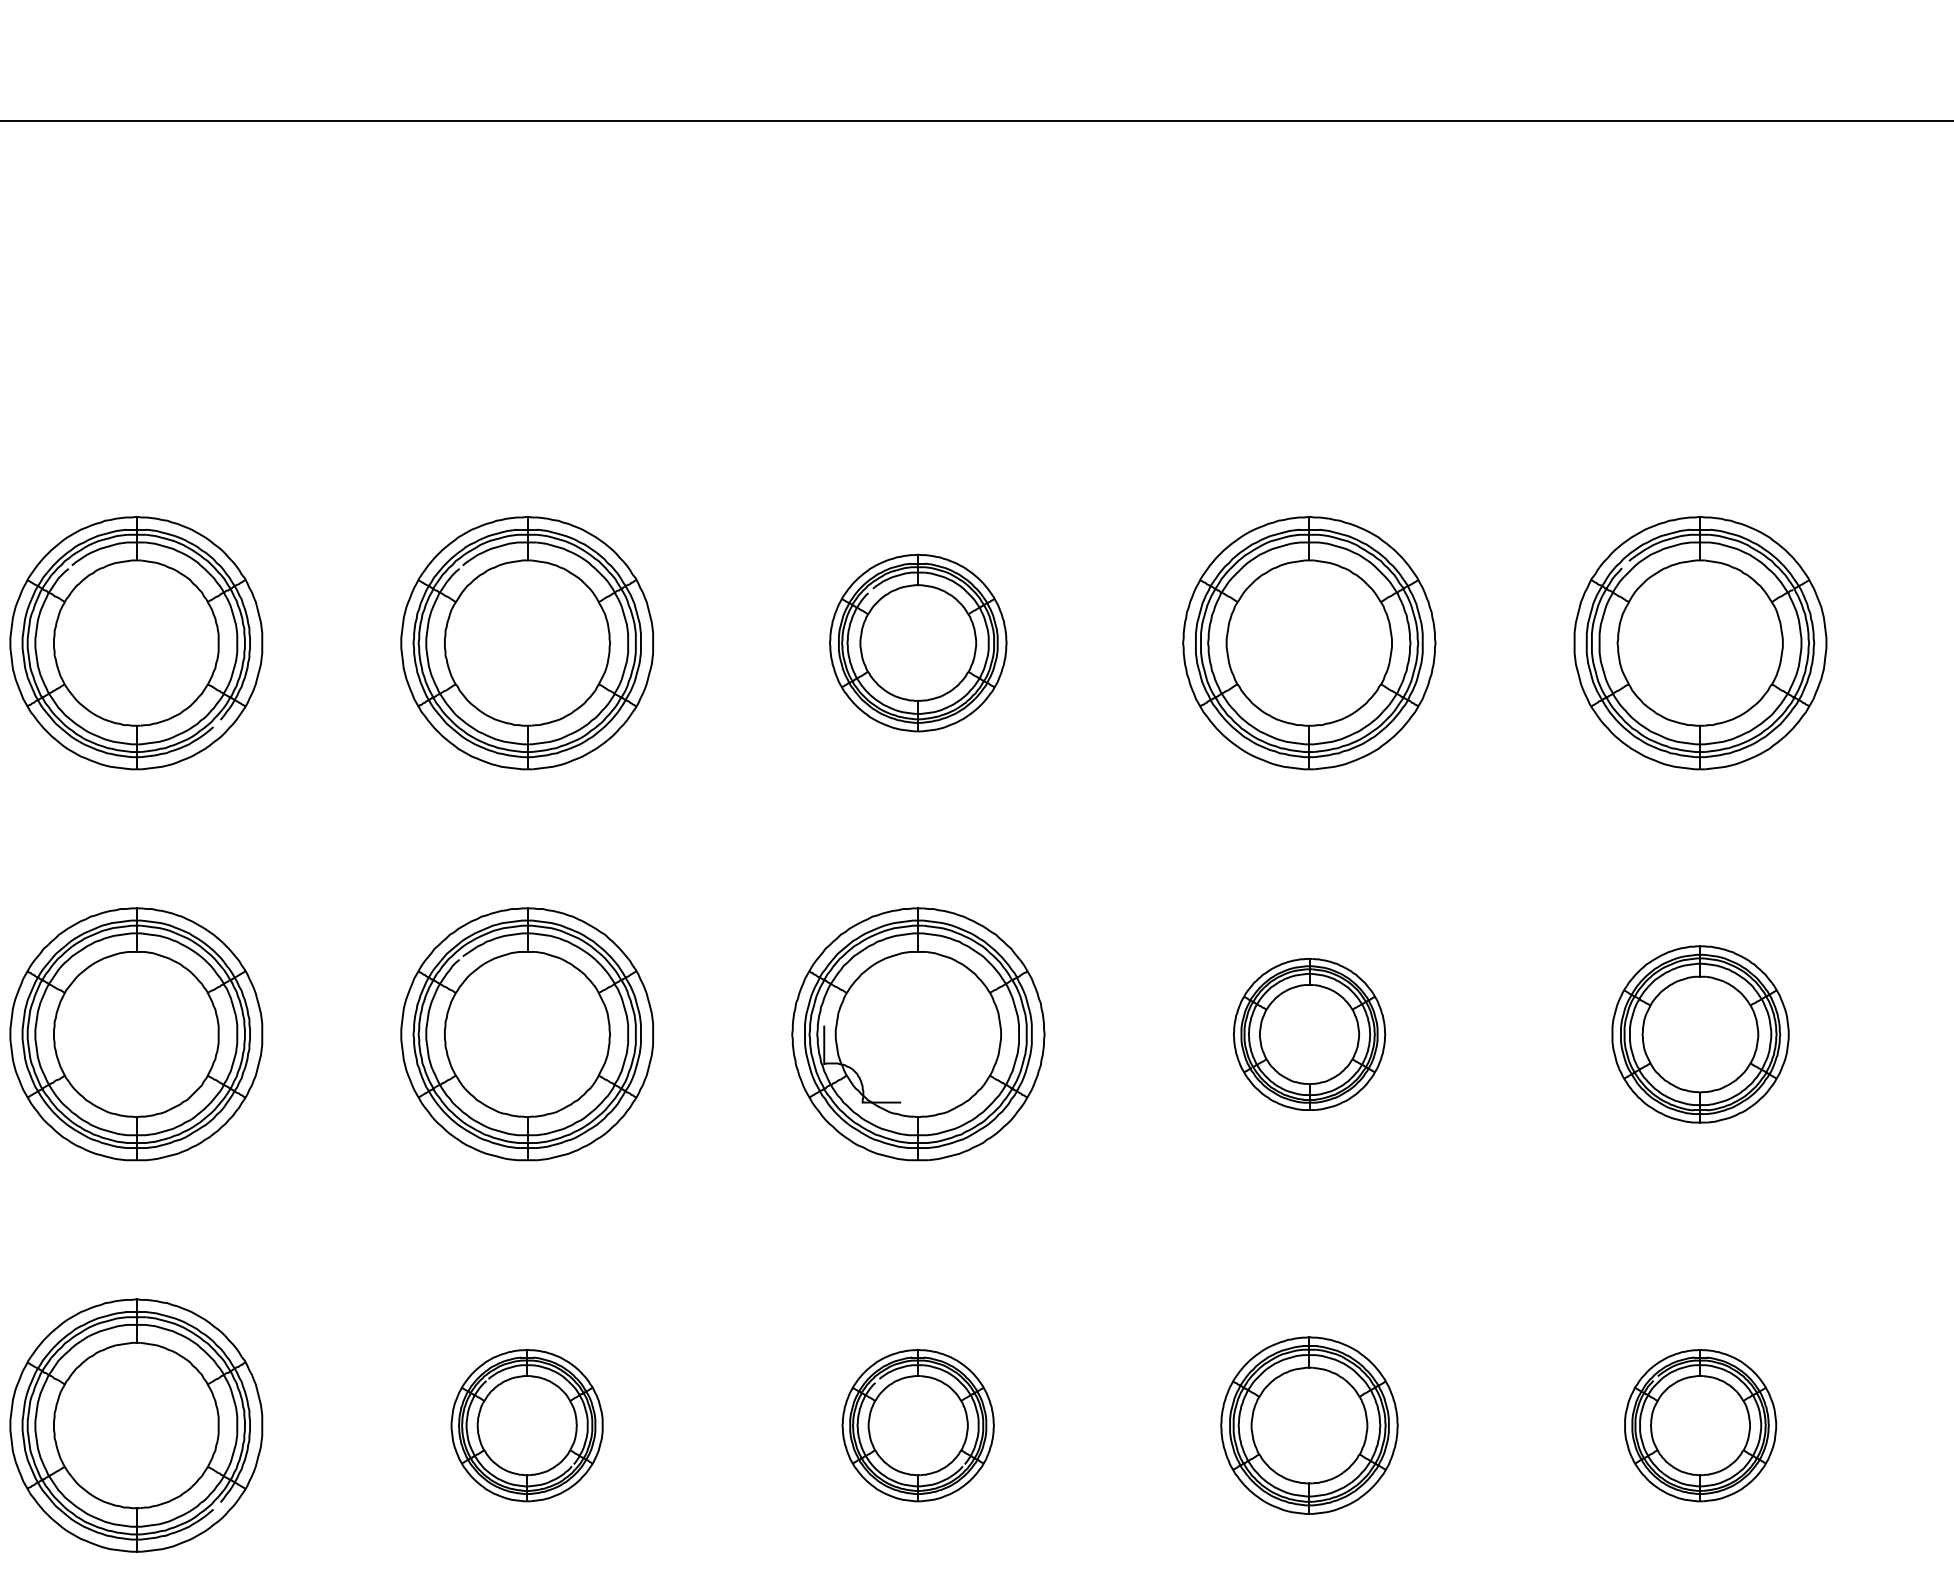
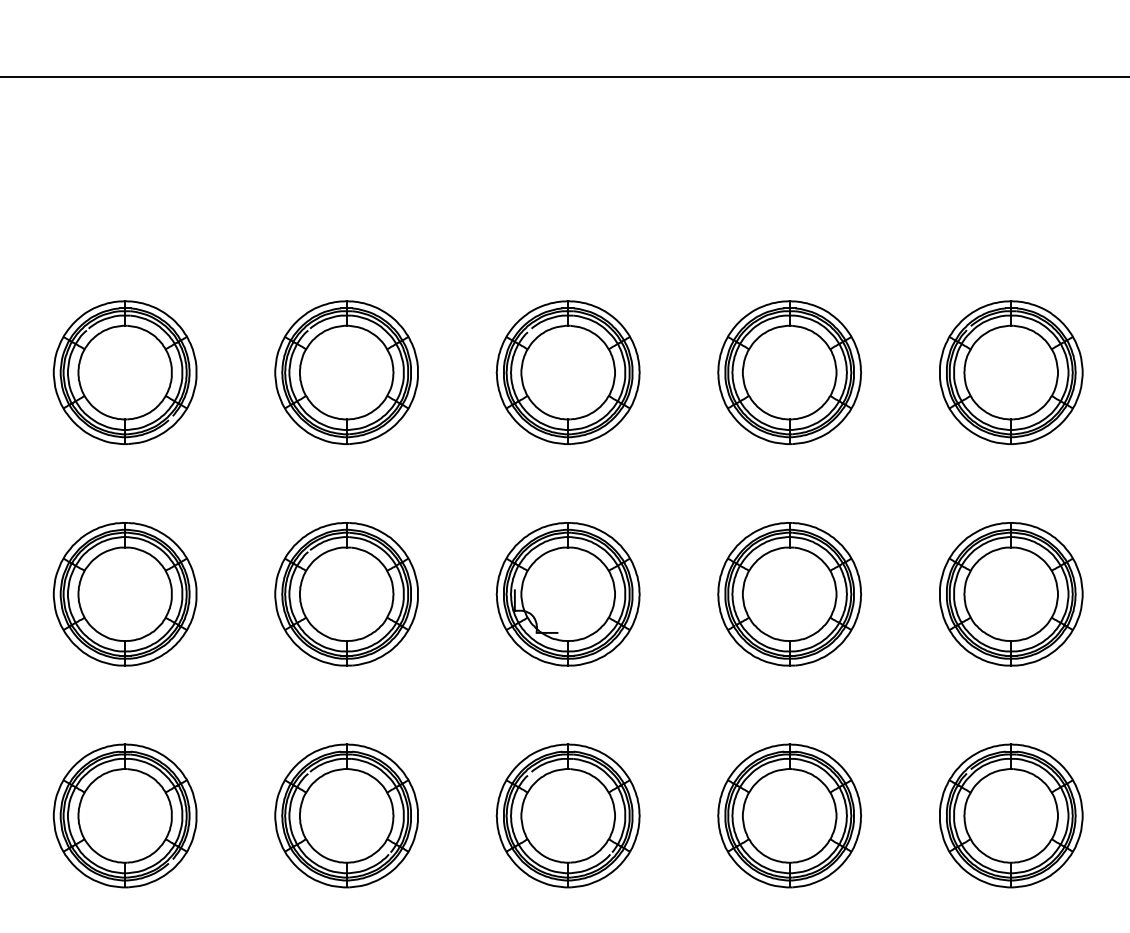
part: (917, 642) -> (567, 372), size x1.43
part: (1308, 1034) -> (789, 594), size x1.67
part: (1700, 1034) -> (1011, 594), size x1.43
part: (527, 1424) -> (346, 815), size x1.67
part: (917, 1424) -> (567, 815), size x1.67
part: (1308, 1424) -> (789, 815), size x1.43
part: (1700, 1424) -> (1011, 815), size x1.67

